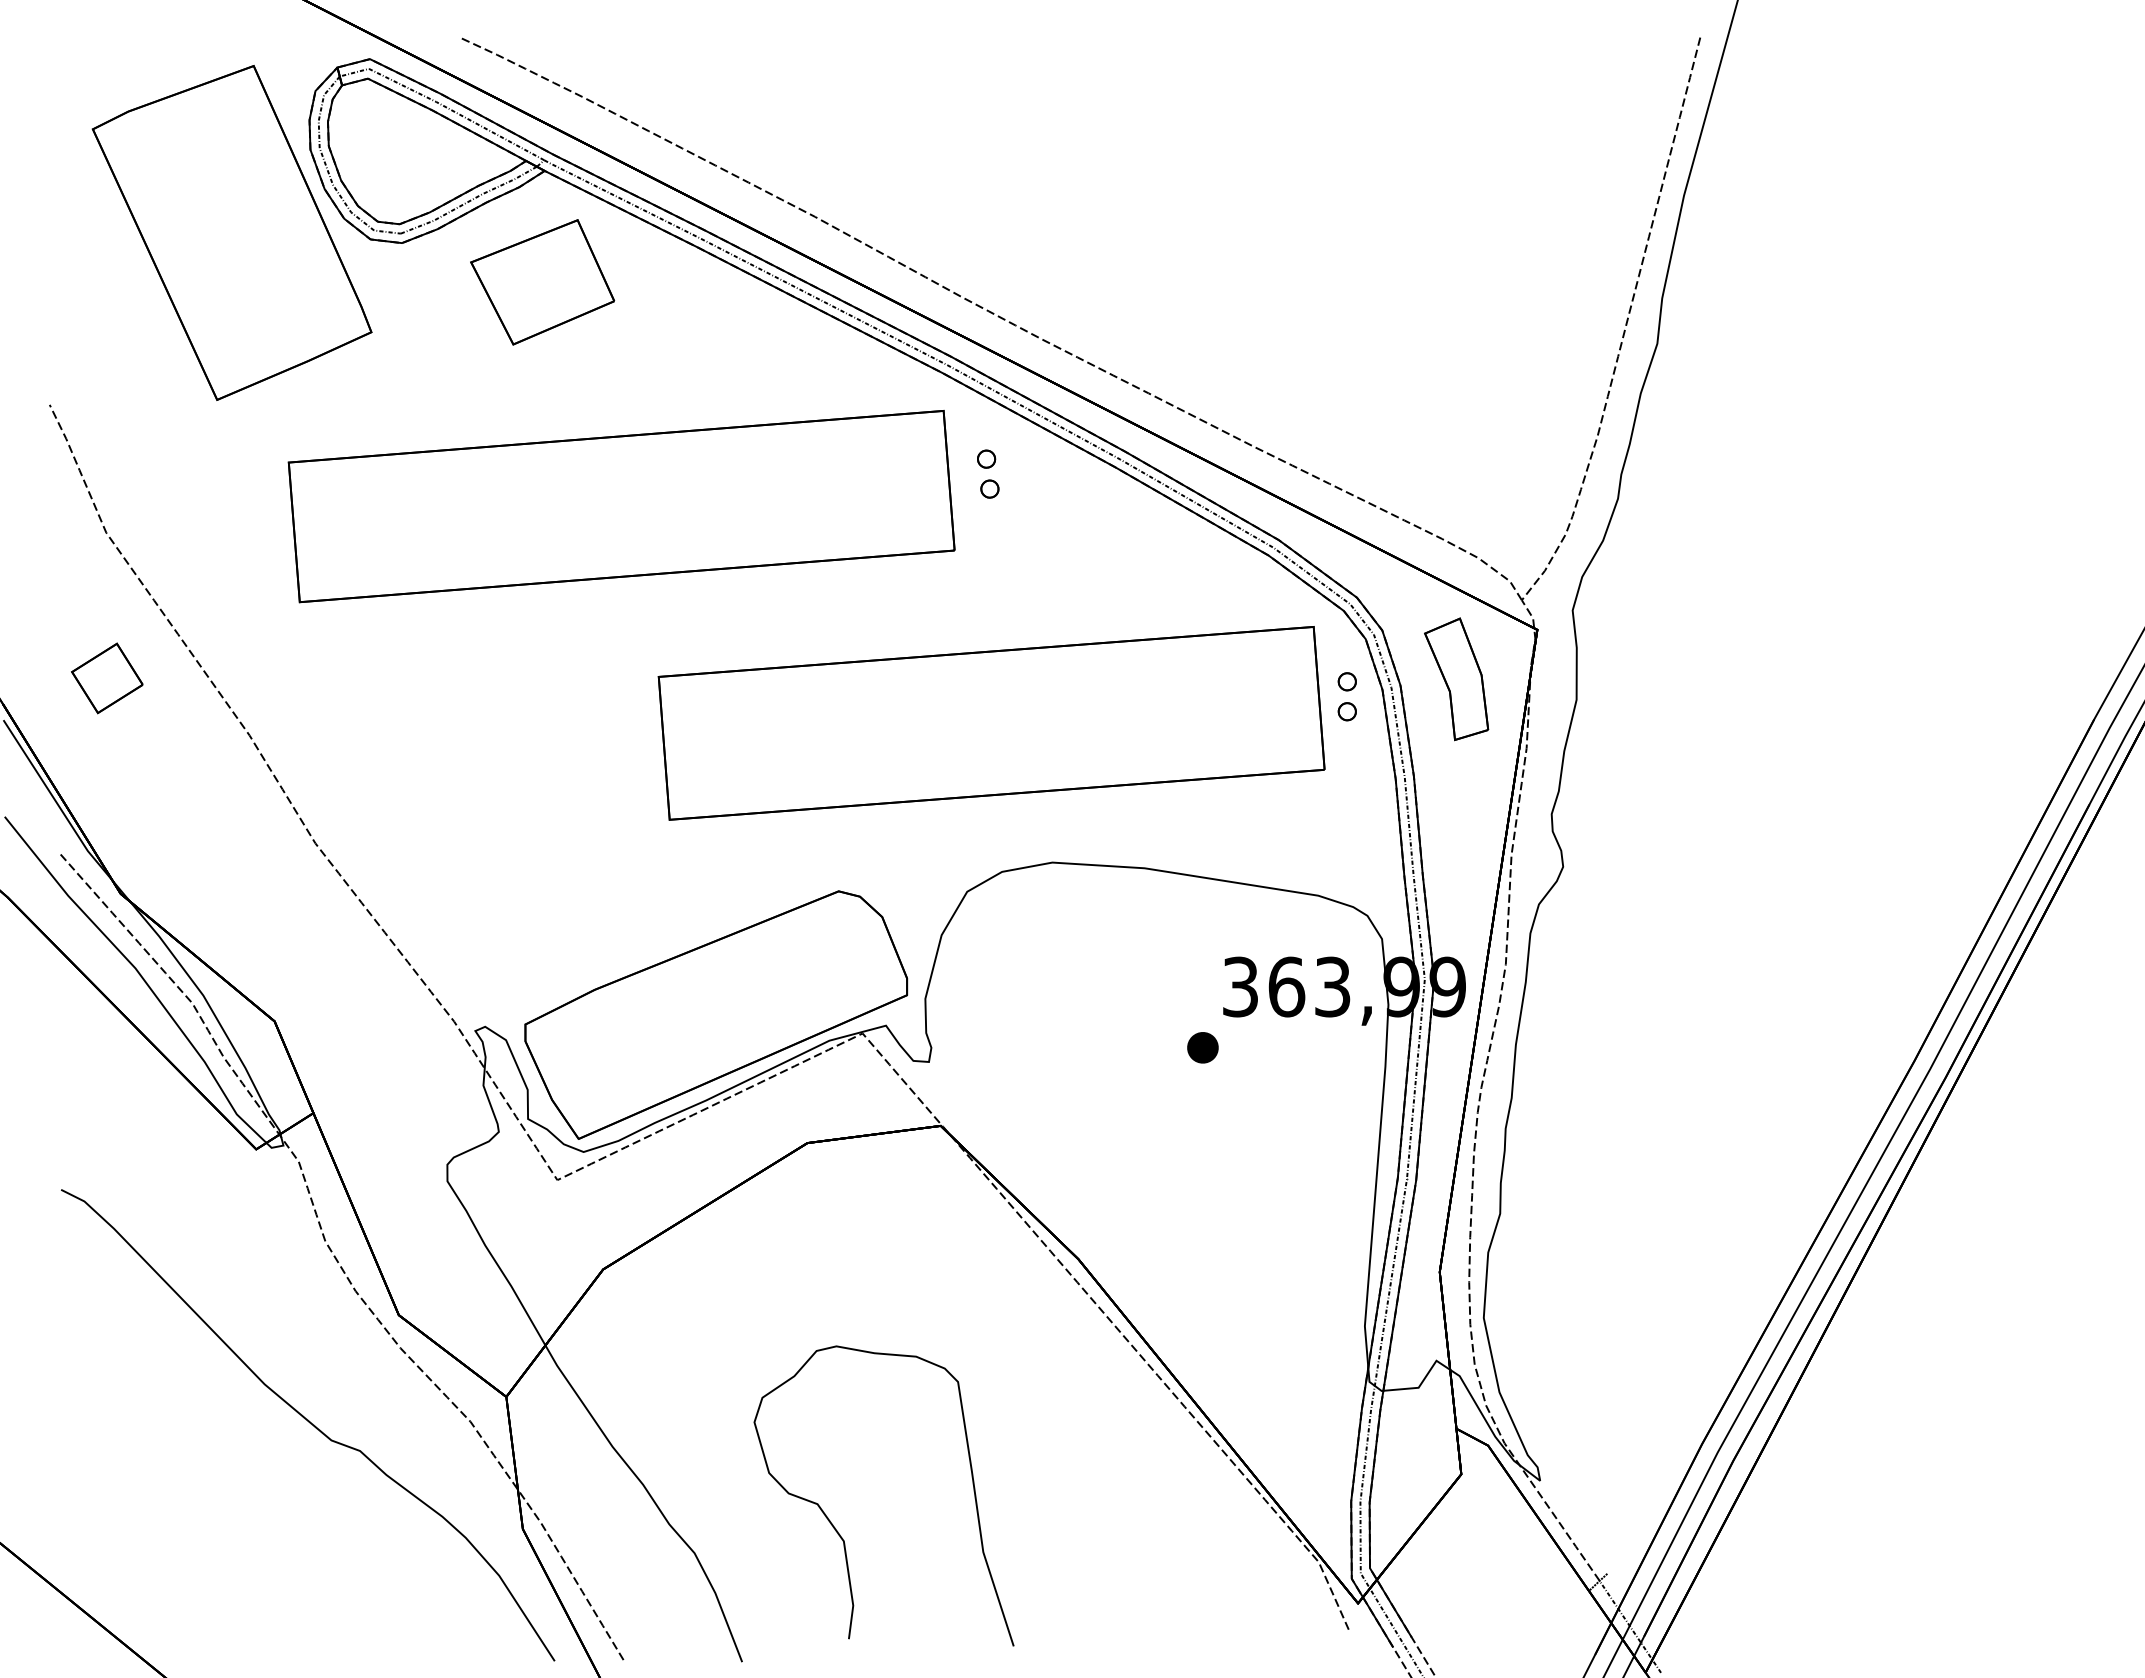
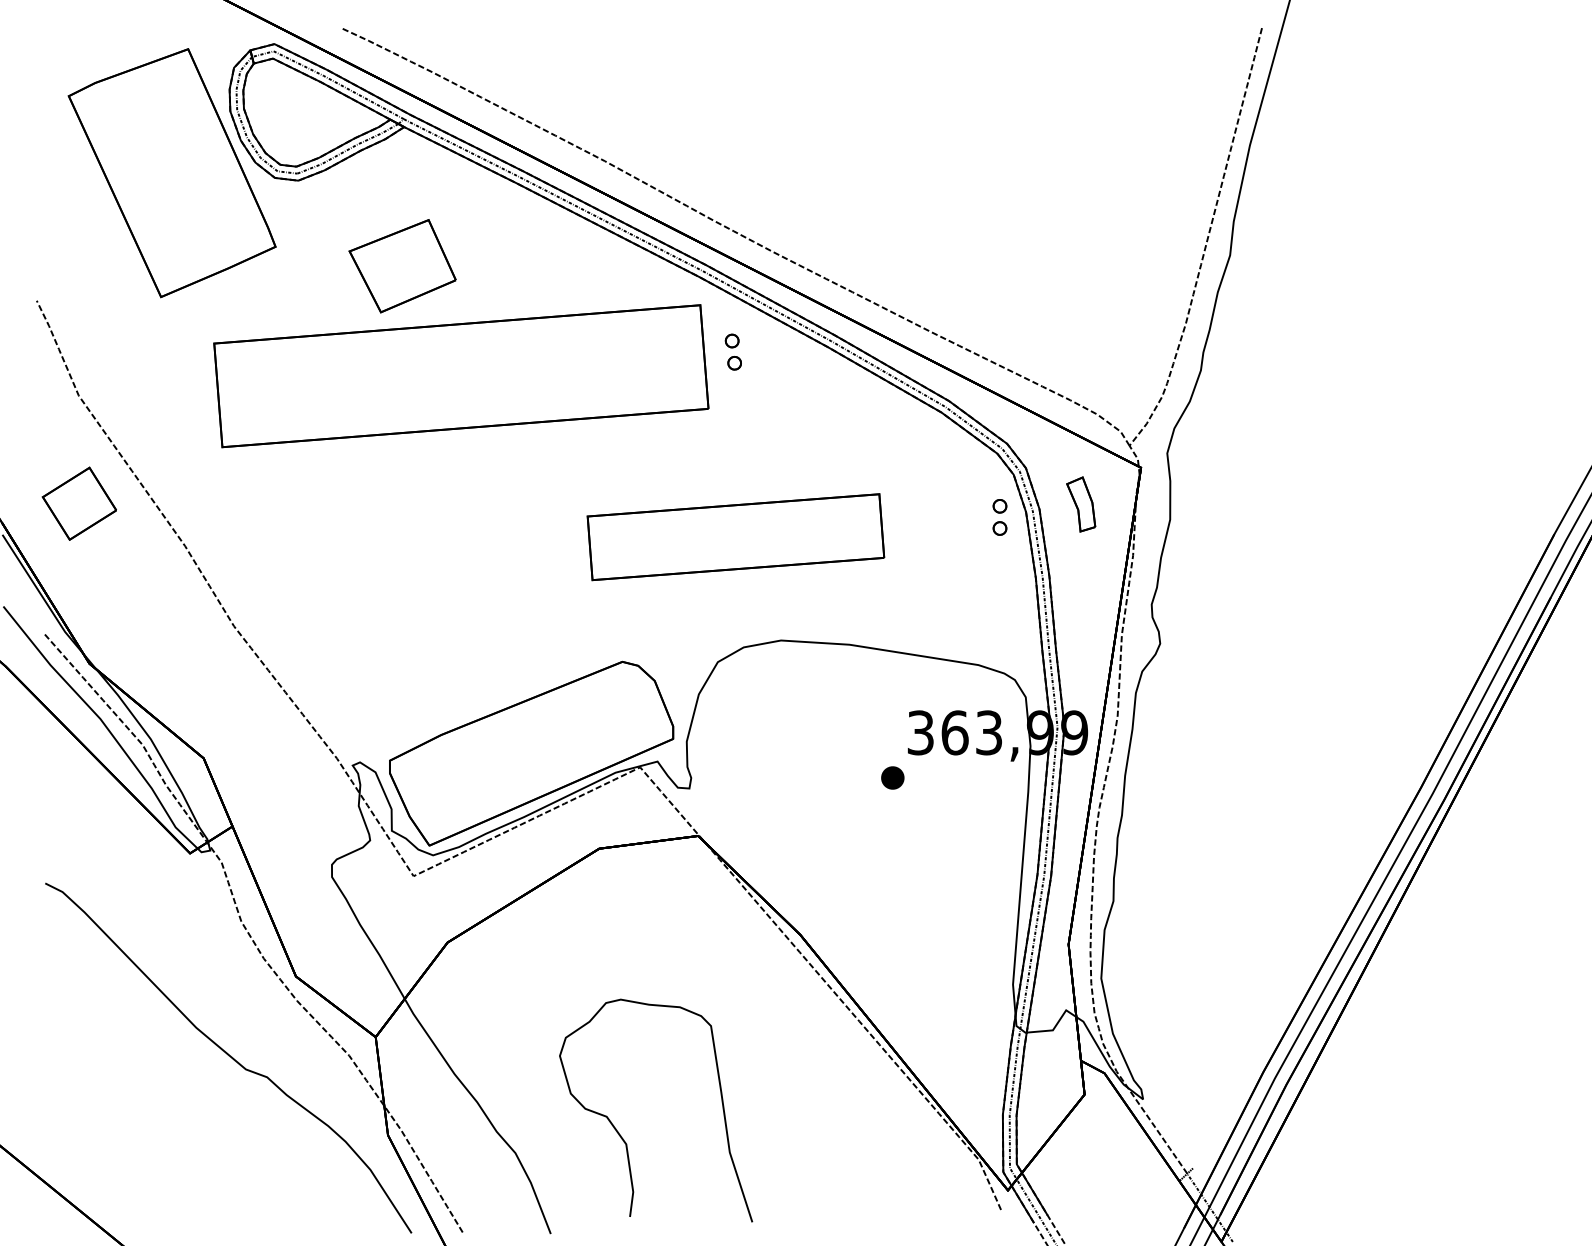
part: (542, 282) -> (402, 266), moved
part: (107, 678) -> (79, 503), size x1.4
part: (1456, 679) -> (1081, 504), size x0.6
part: (991, 723) -> (735, 537), size x0.6

